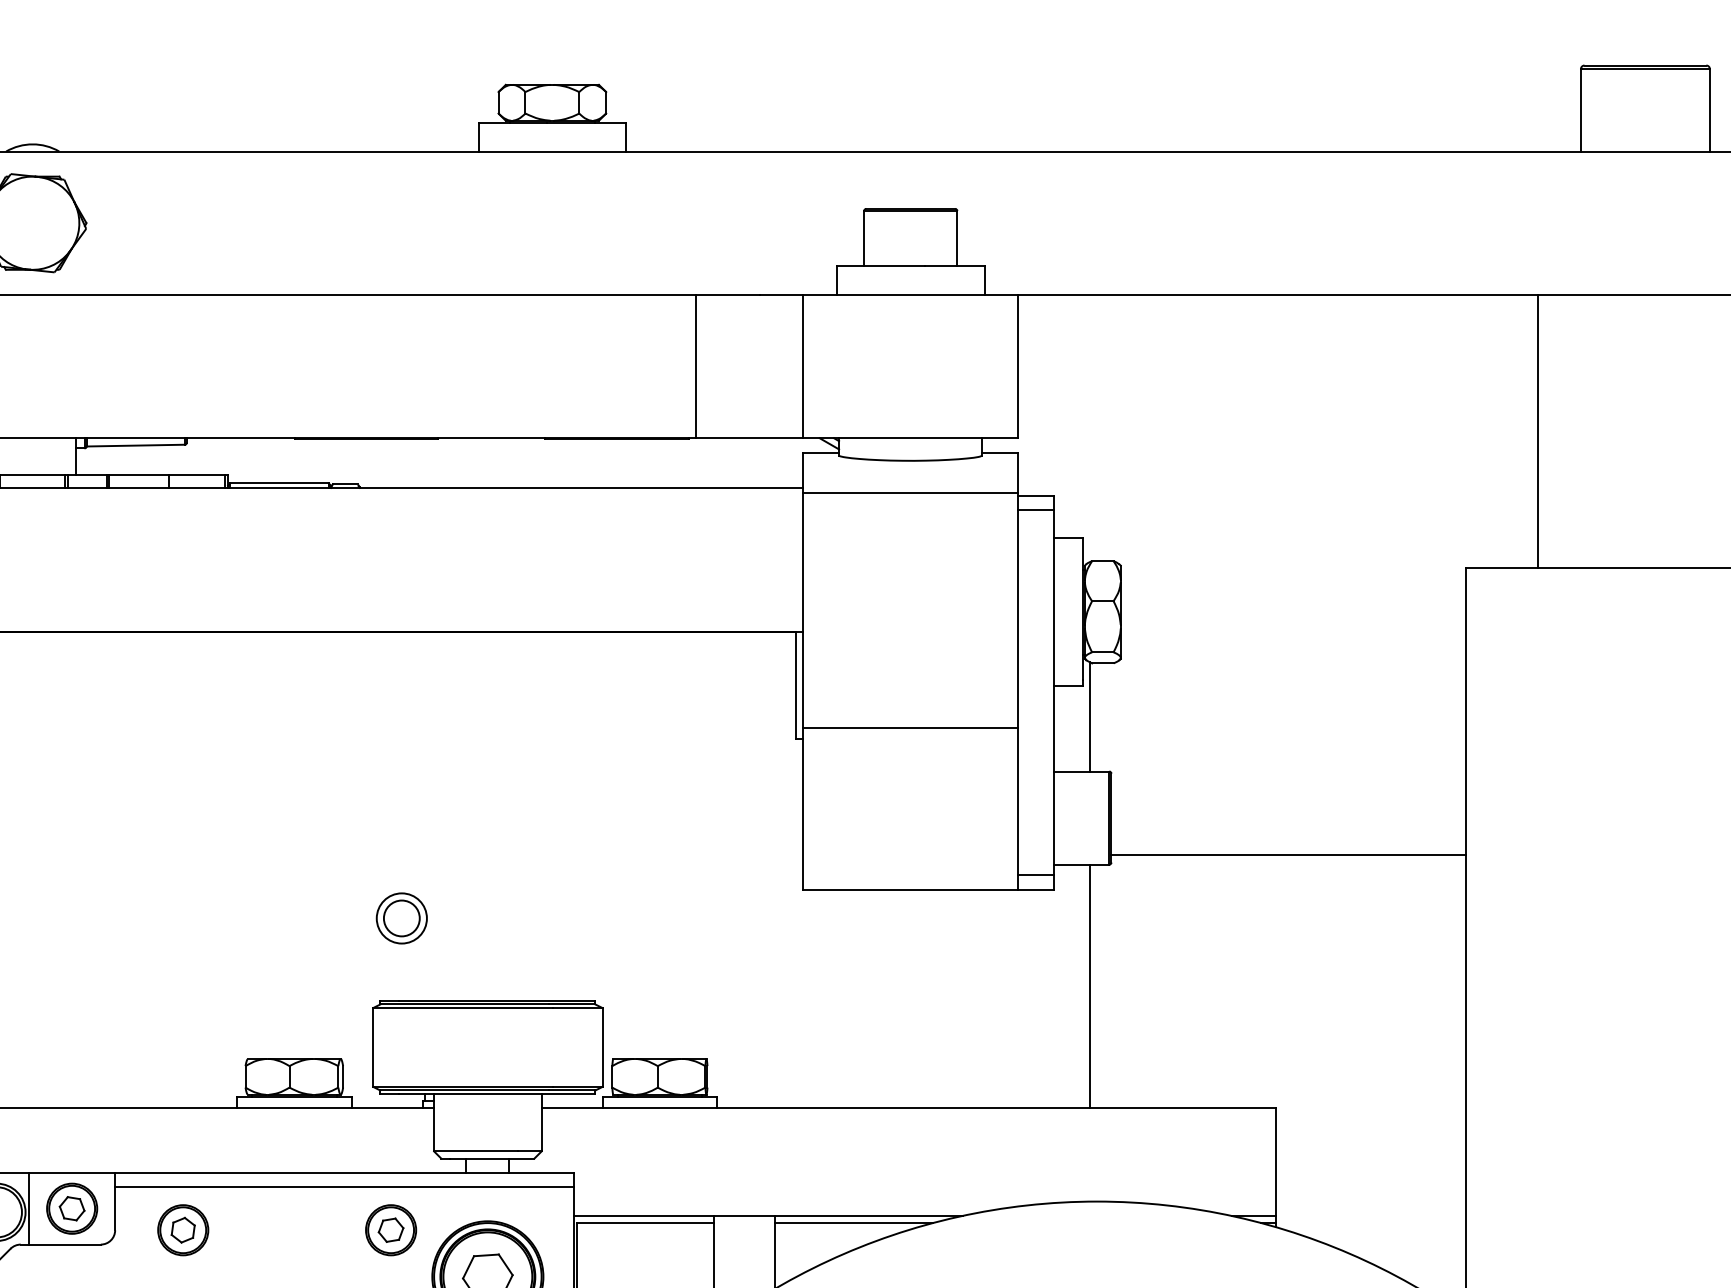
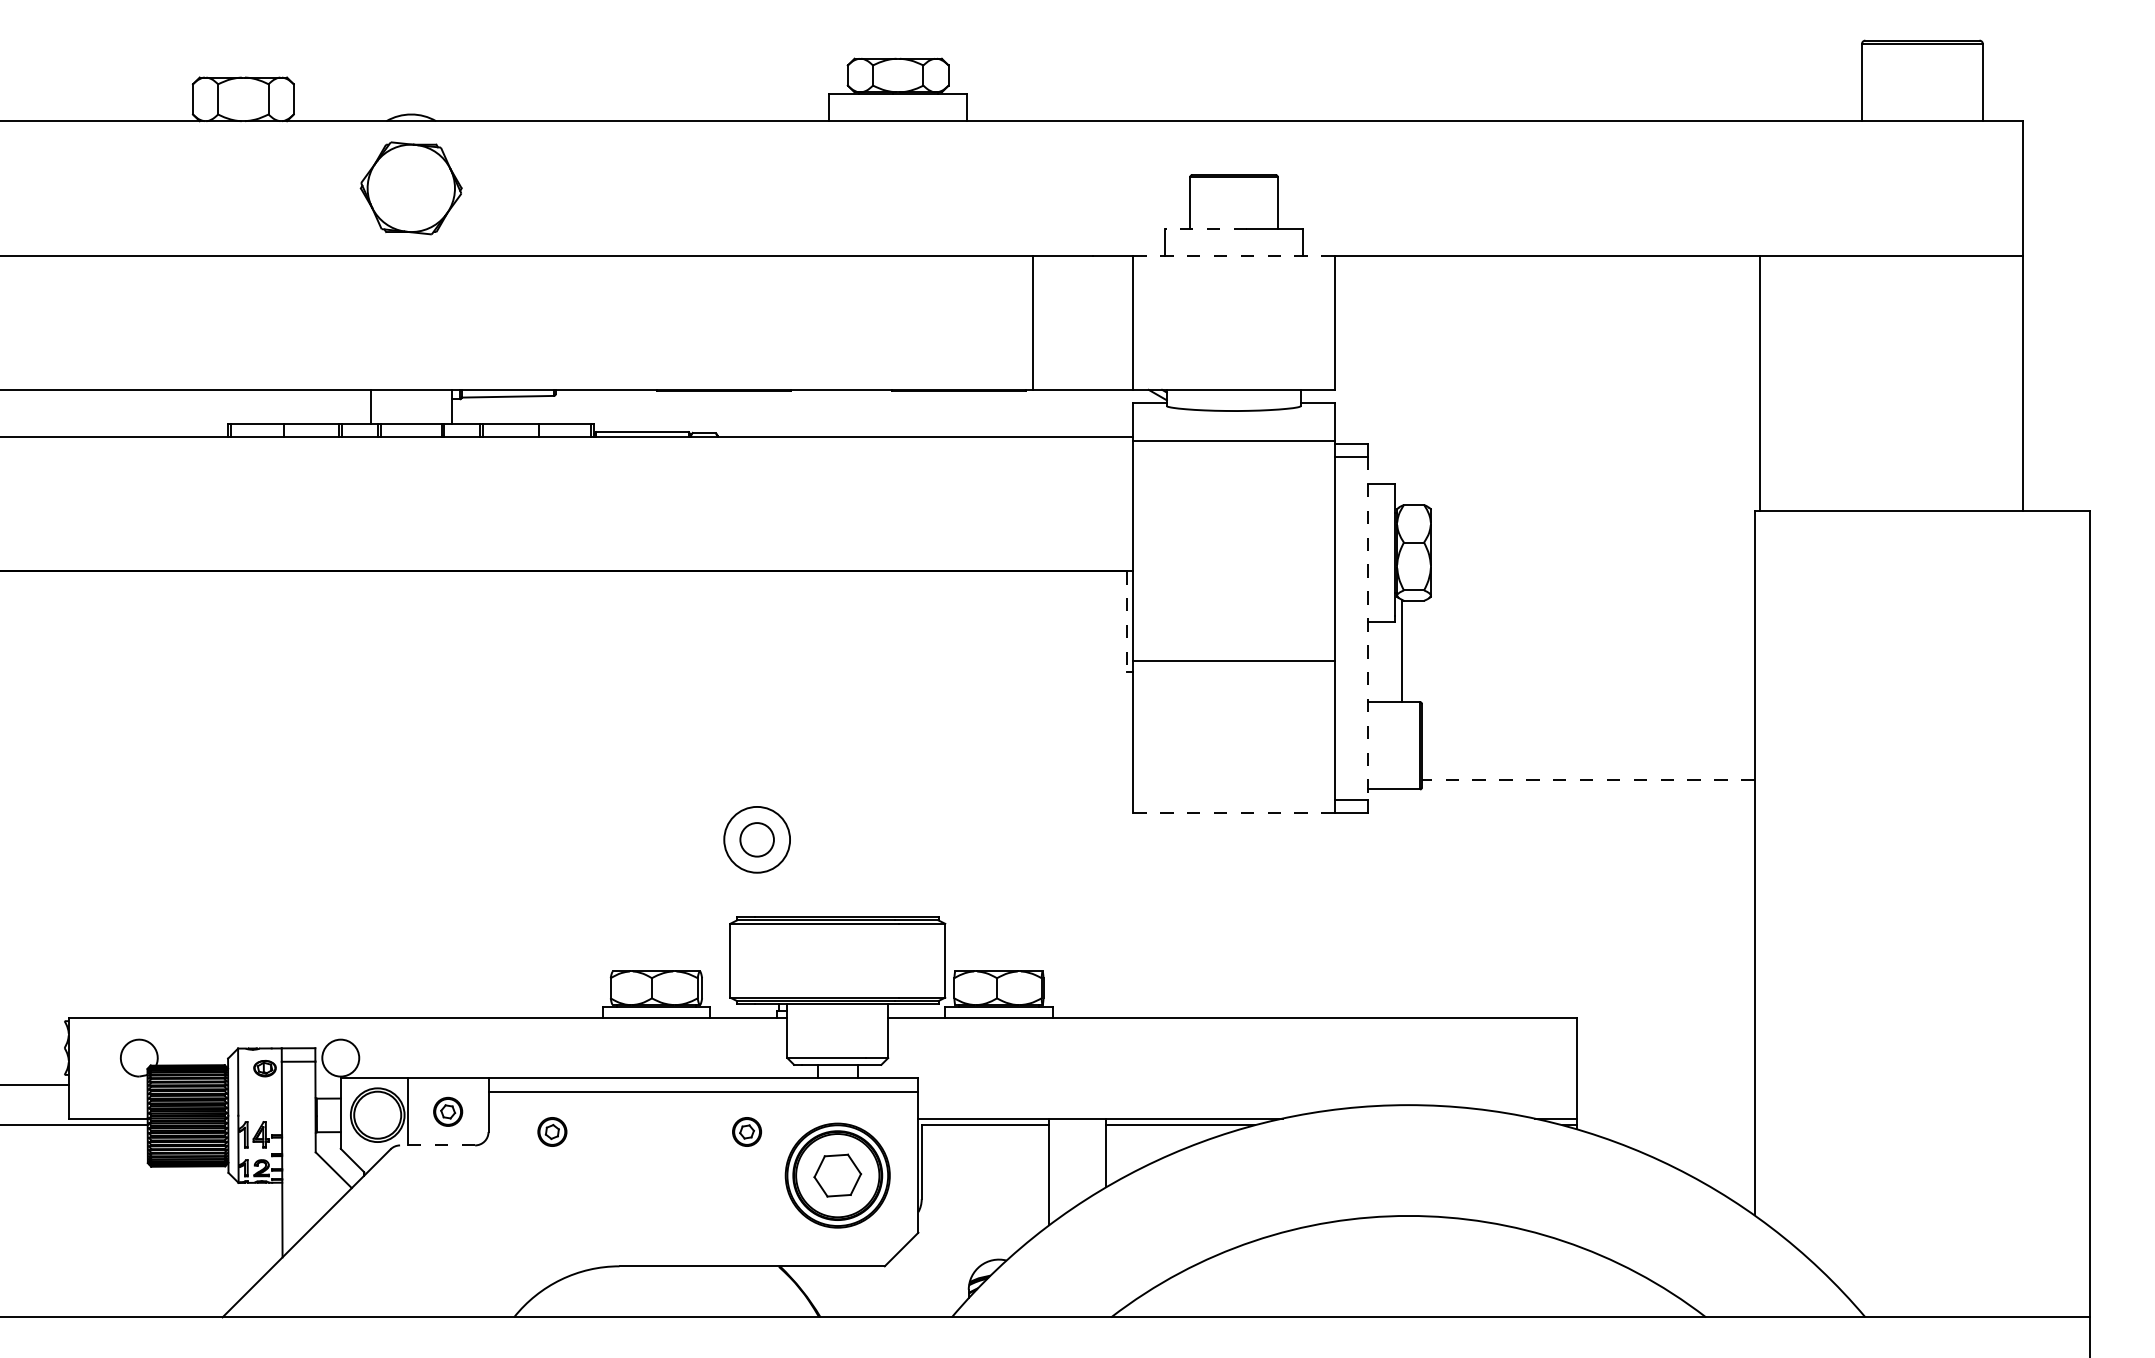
line: (880, 266) -> (1205, 228), solid -> dashed
line: (911, 294) -> (1234, 255), solid -> dashed
line: (1537, 431) -> (1759, 383), moved
line: (795, 686) -> (1126, 622), solid -> dashed
line: (1054, 692) -> (1368, 628), solid -> dashed
line: (1287, 855) -> (1587, 780), solid -> dashed
line: (911, 889) -> (1234, 812), solid -> dashed
circle: (401, 918) -> (756, 839), size x1.4
line: (1089, 986) -> (1401, 903), removed
part: (71, 1208) -> (447, 1111), size x0.6
part: (183, 1229) -> (552, 1131), size x0.6
part: (390, 1229) -> (746, 1131), size x0.6
line: (60, 1244) -> (437, 1145), solid -> dashed

